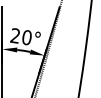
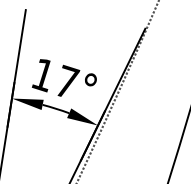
text: (21, 36) -> (55, 78), 20° -> 17°

